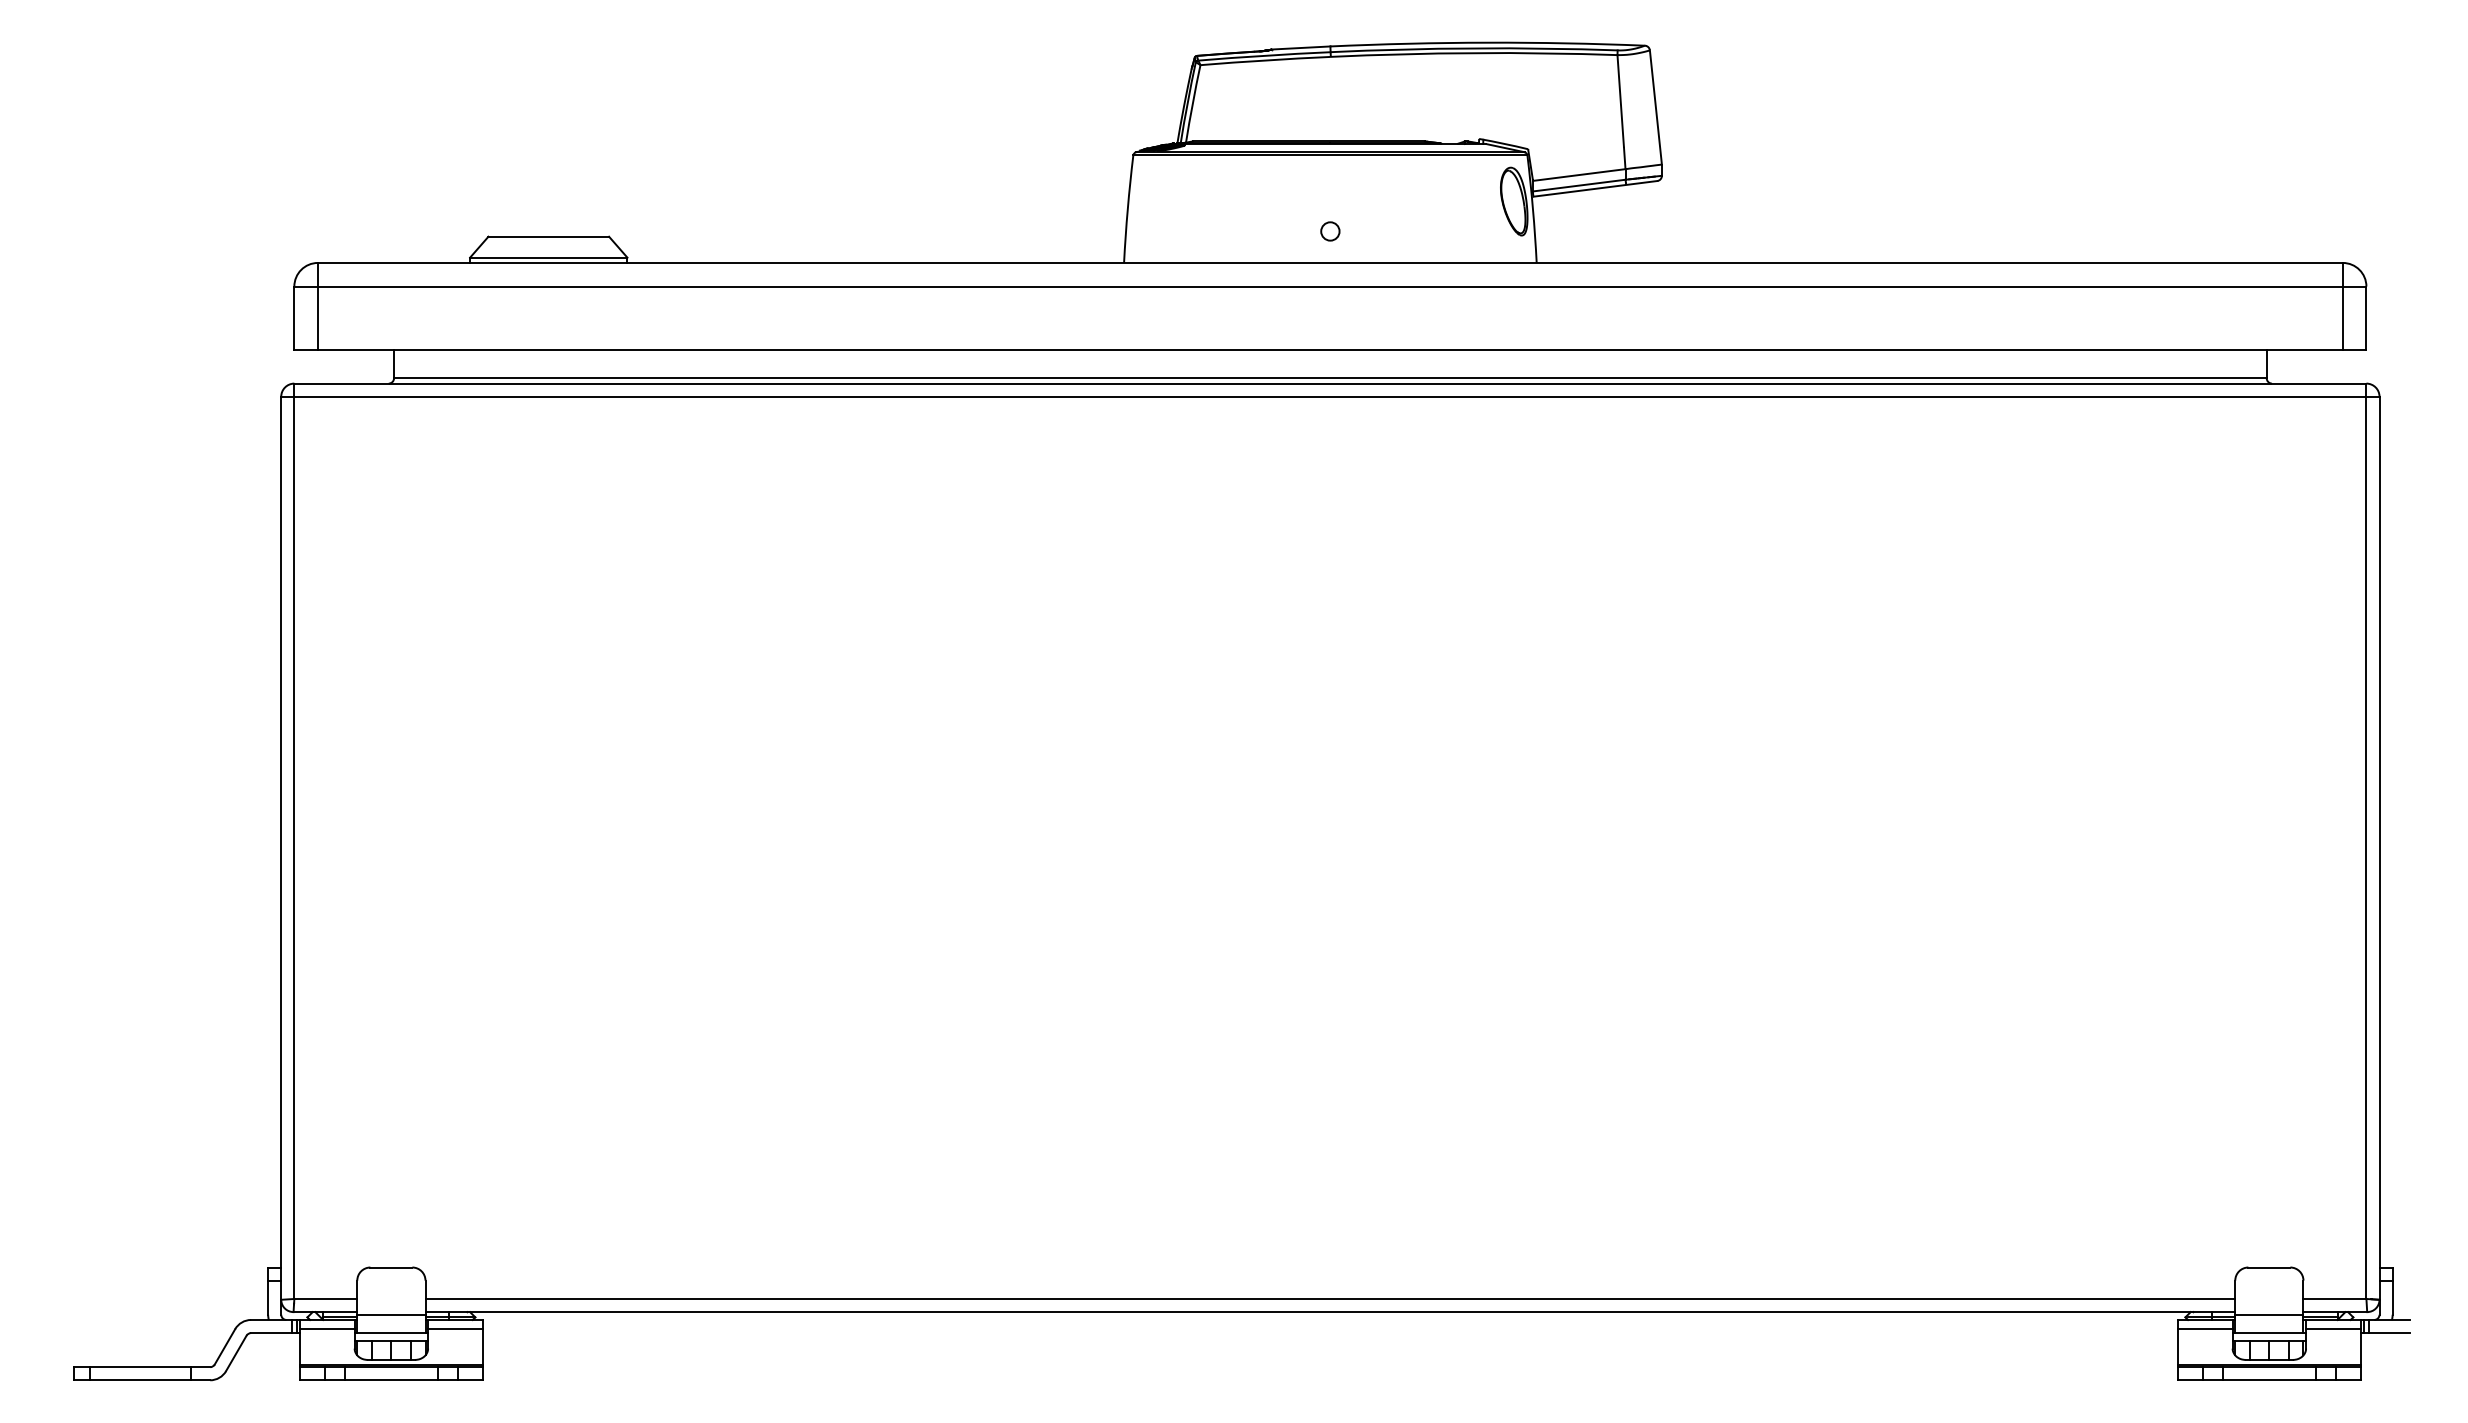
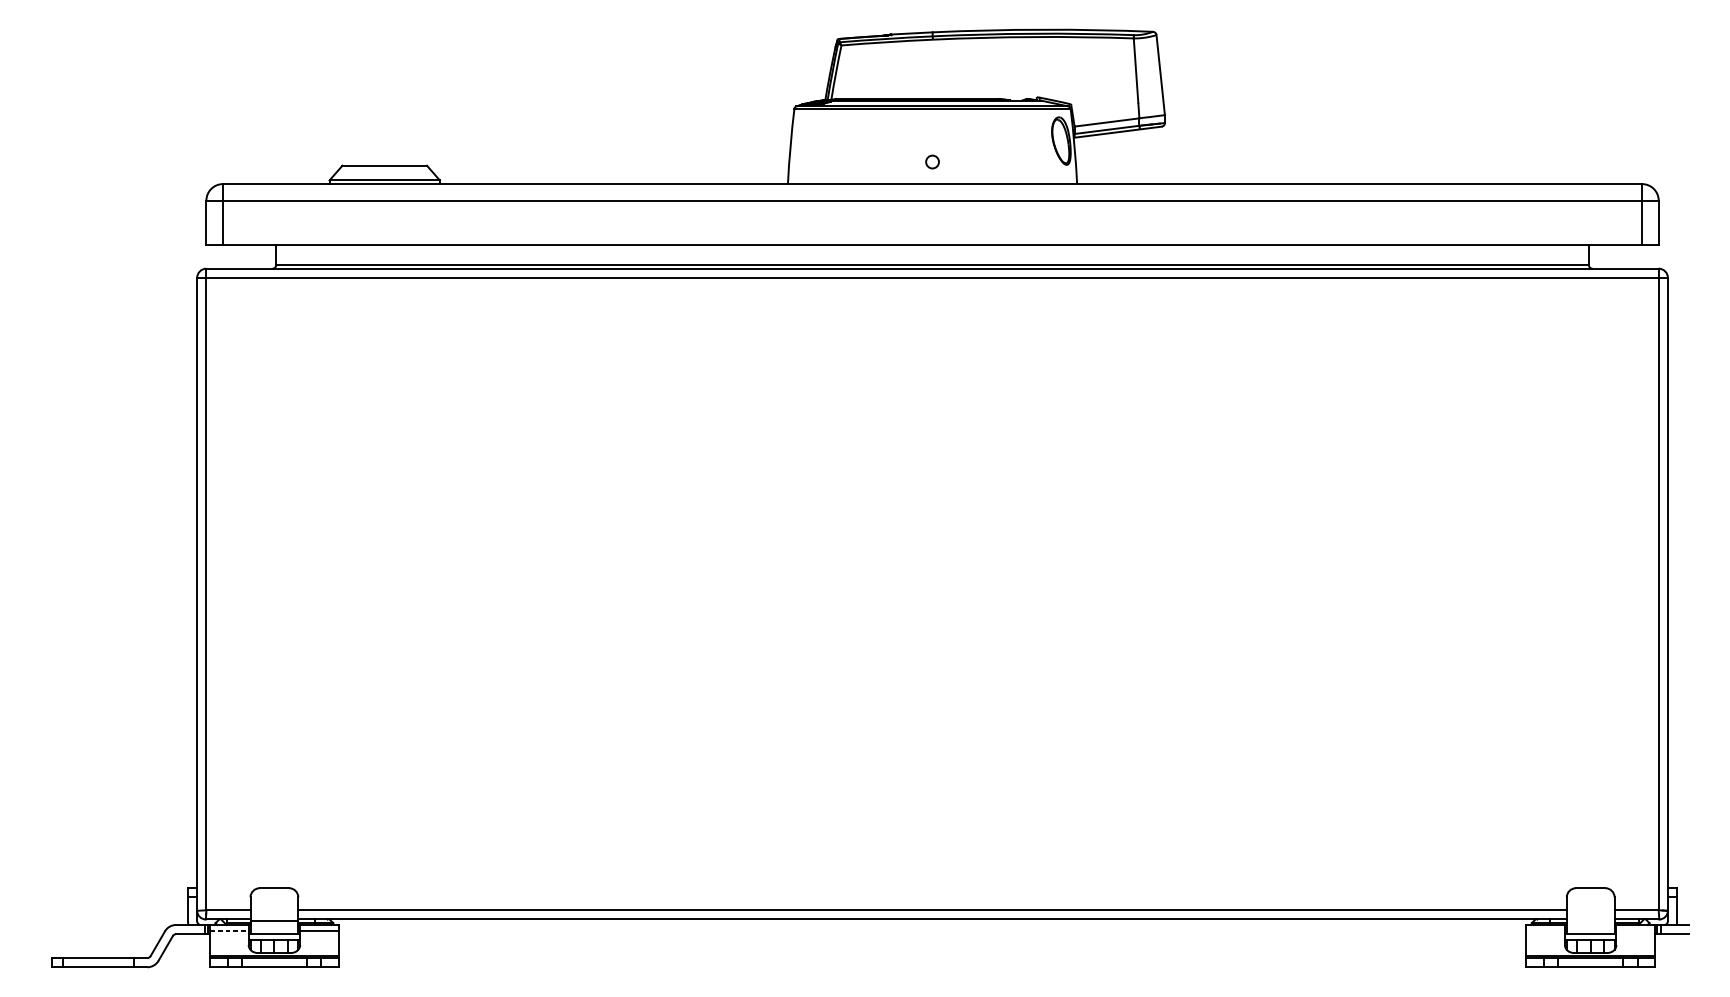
line: (2269, 1314) -> (1590, 921), removed
line: (327, 1329) -> (229, 931), solid -> dashed
line: (2204, 1329) -> (1545, 931), removed
line: (2333, 1329) -> (1635, 931), removed

